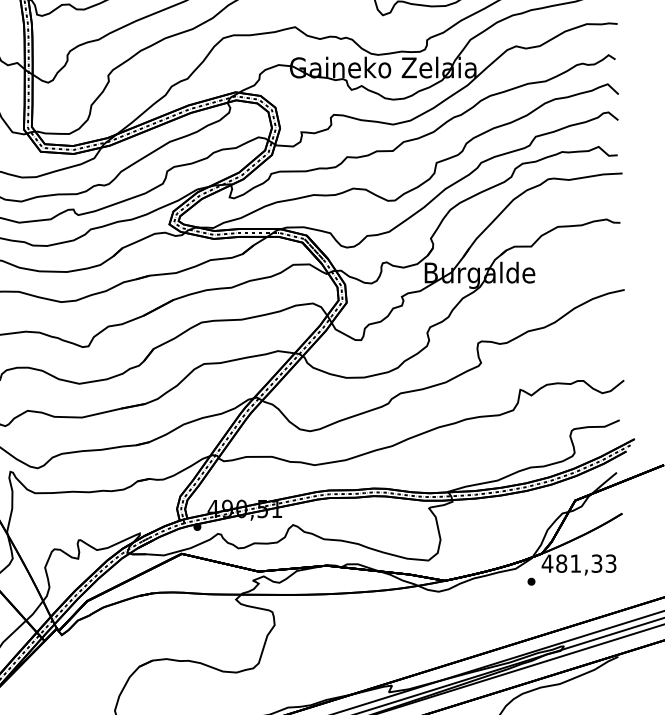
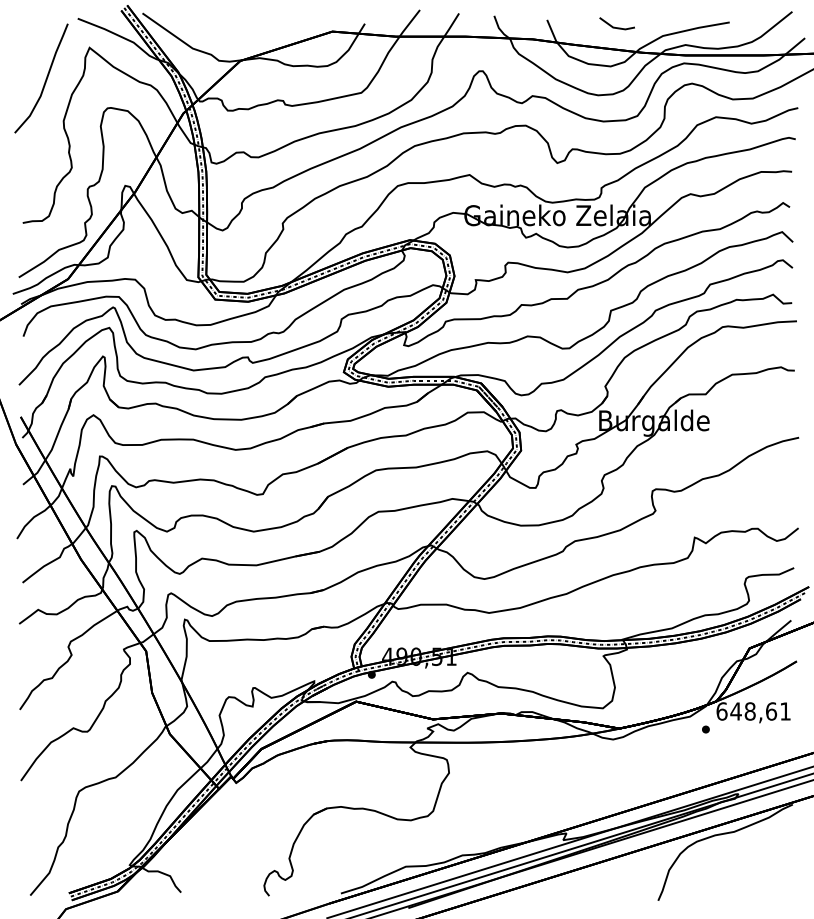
text: (579, 563) -> (753, 711), 481,33 -> 648,61

